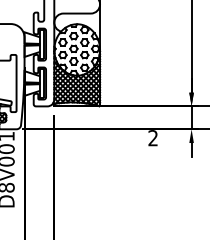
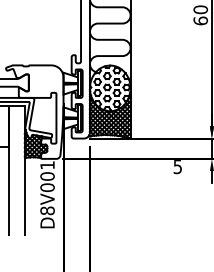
text: (152, 138) -> (177, 167), 2 -> 5

